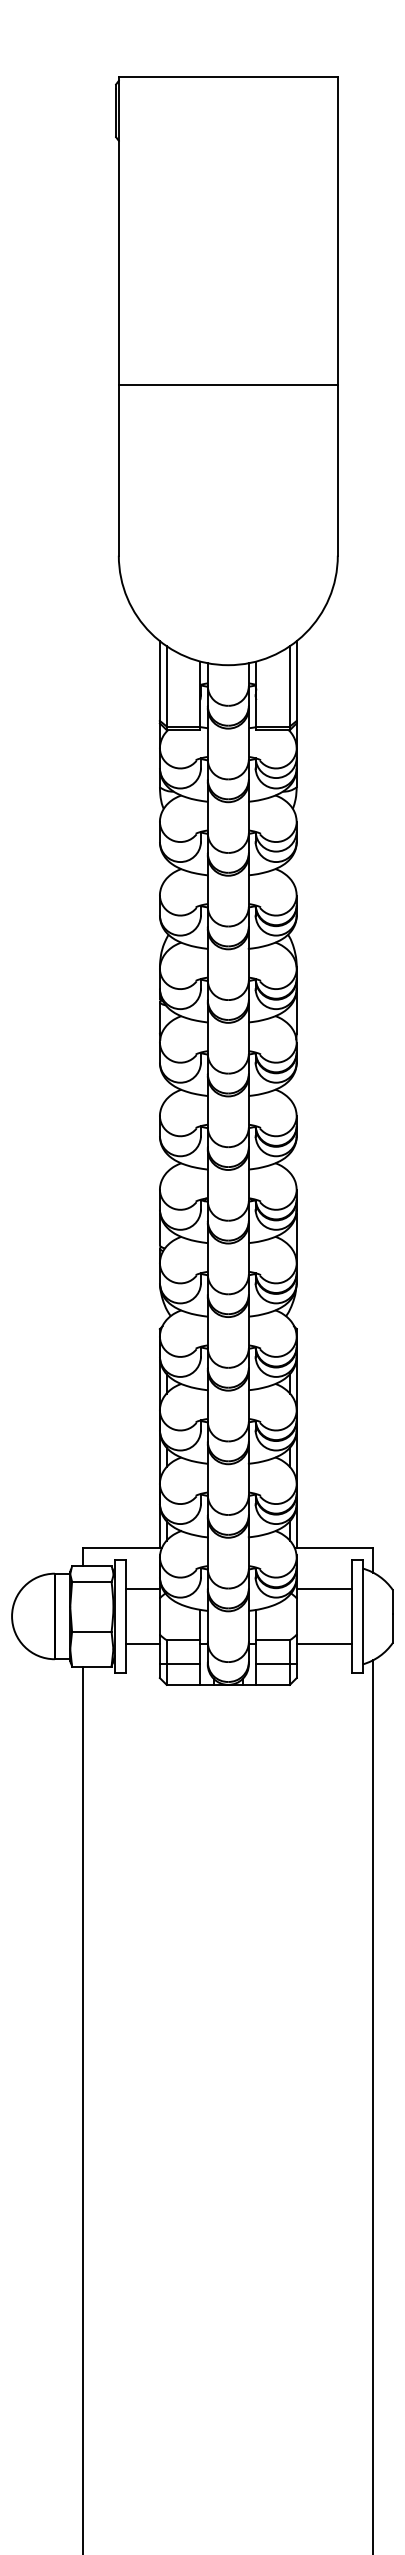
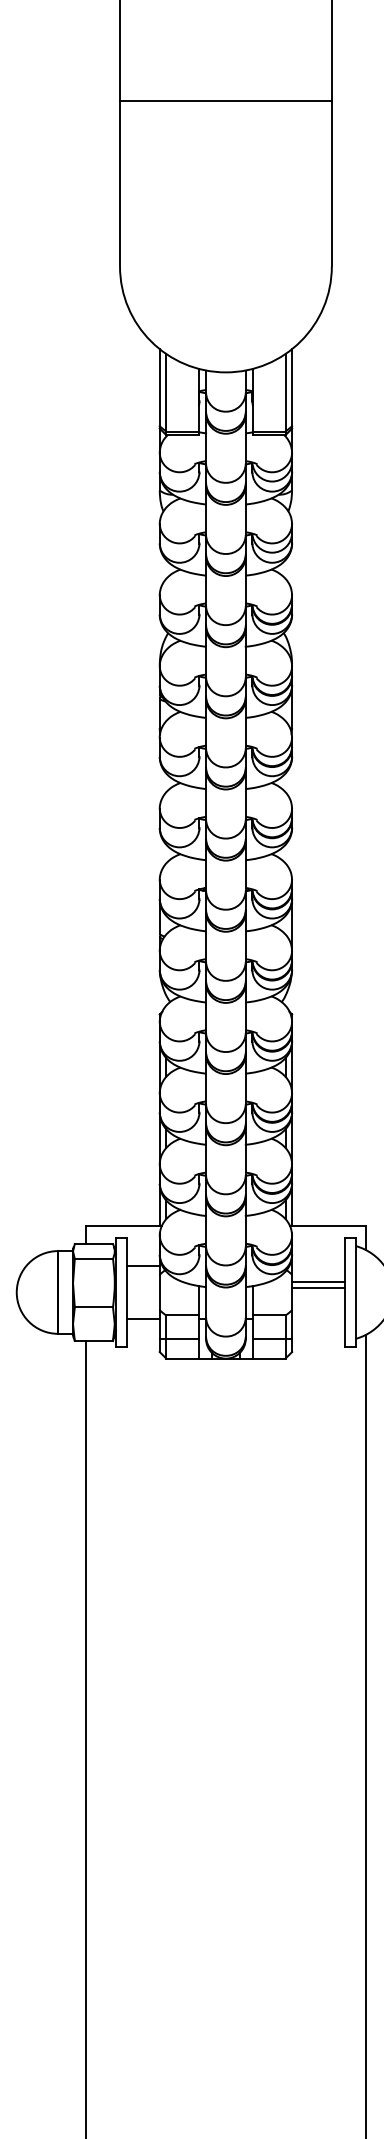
line: (323, 1589) -> (317, 1288), moved
line: (323, 1643) -> (317, 1281), moved

